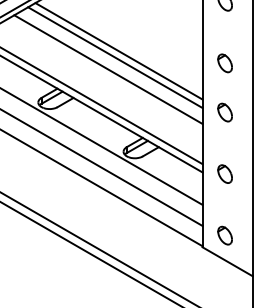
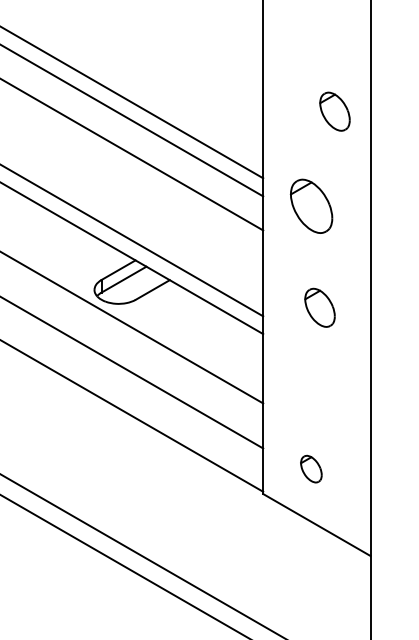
part: (224, 63) -> (333, 111), moved
part: (224, 112) -> (310, 206), size x1.4
part: (224, 173) -> (318, 306), moved
part: (224, 235) -> (310, 468), size x0.7

